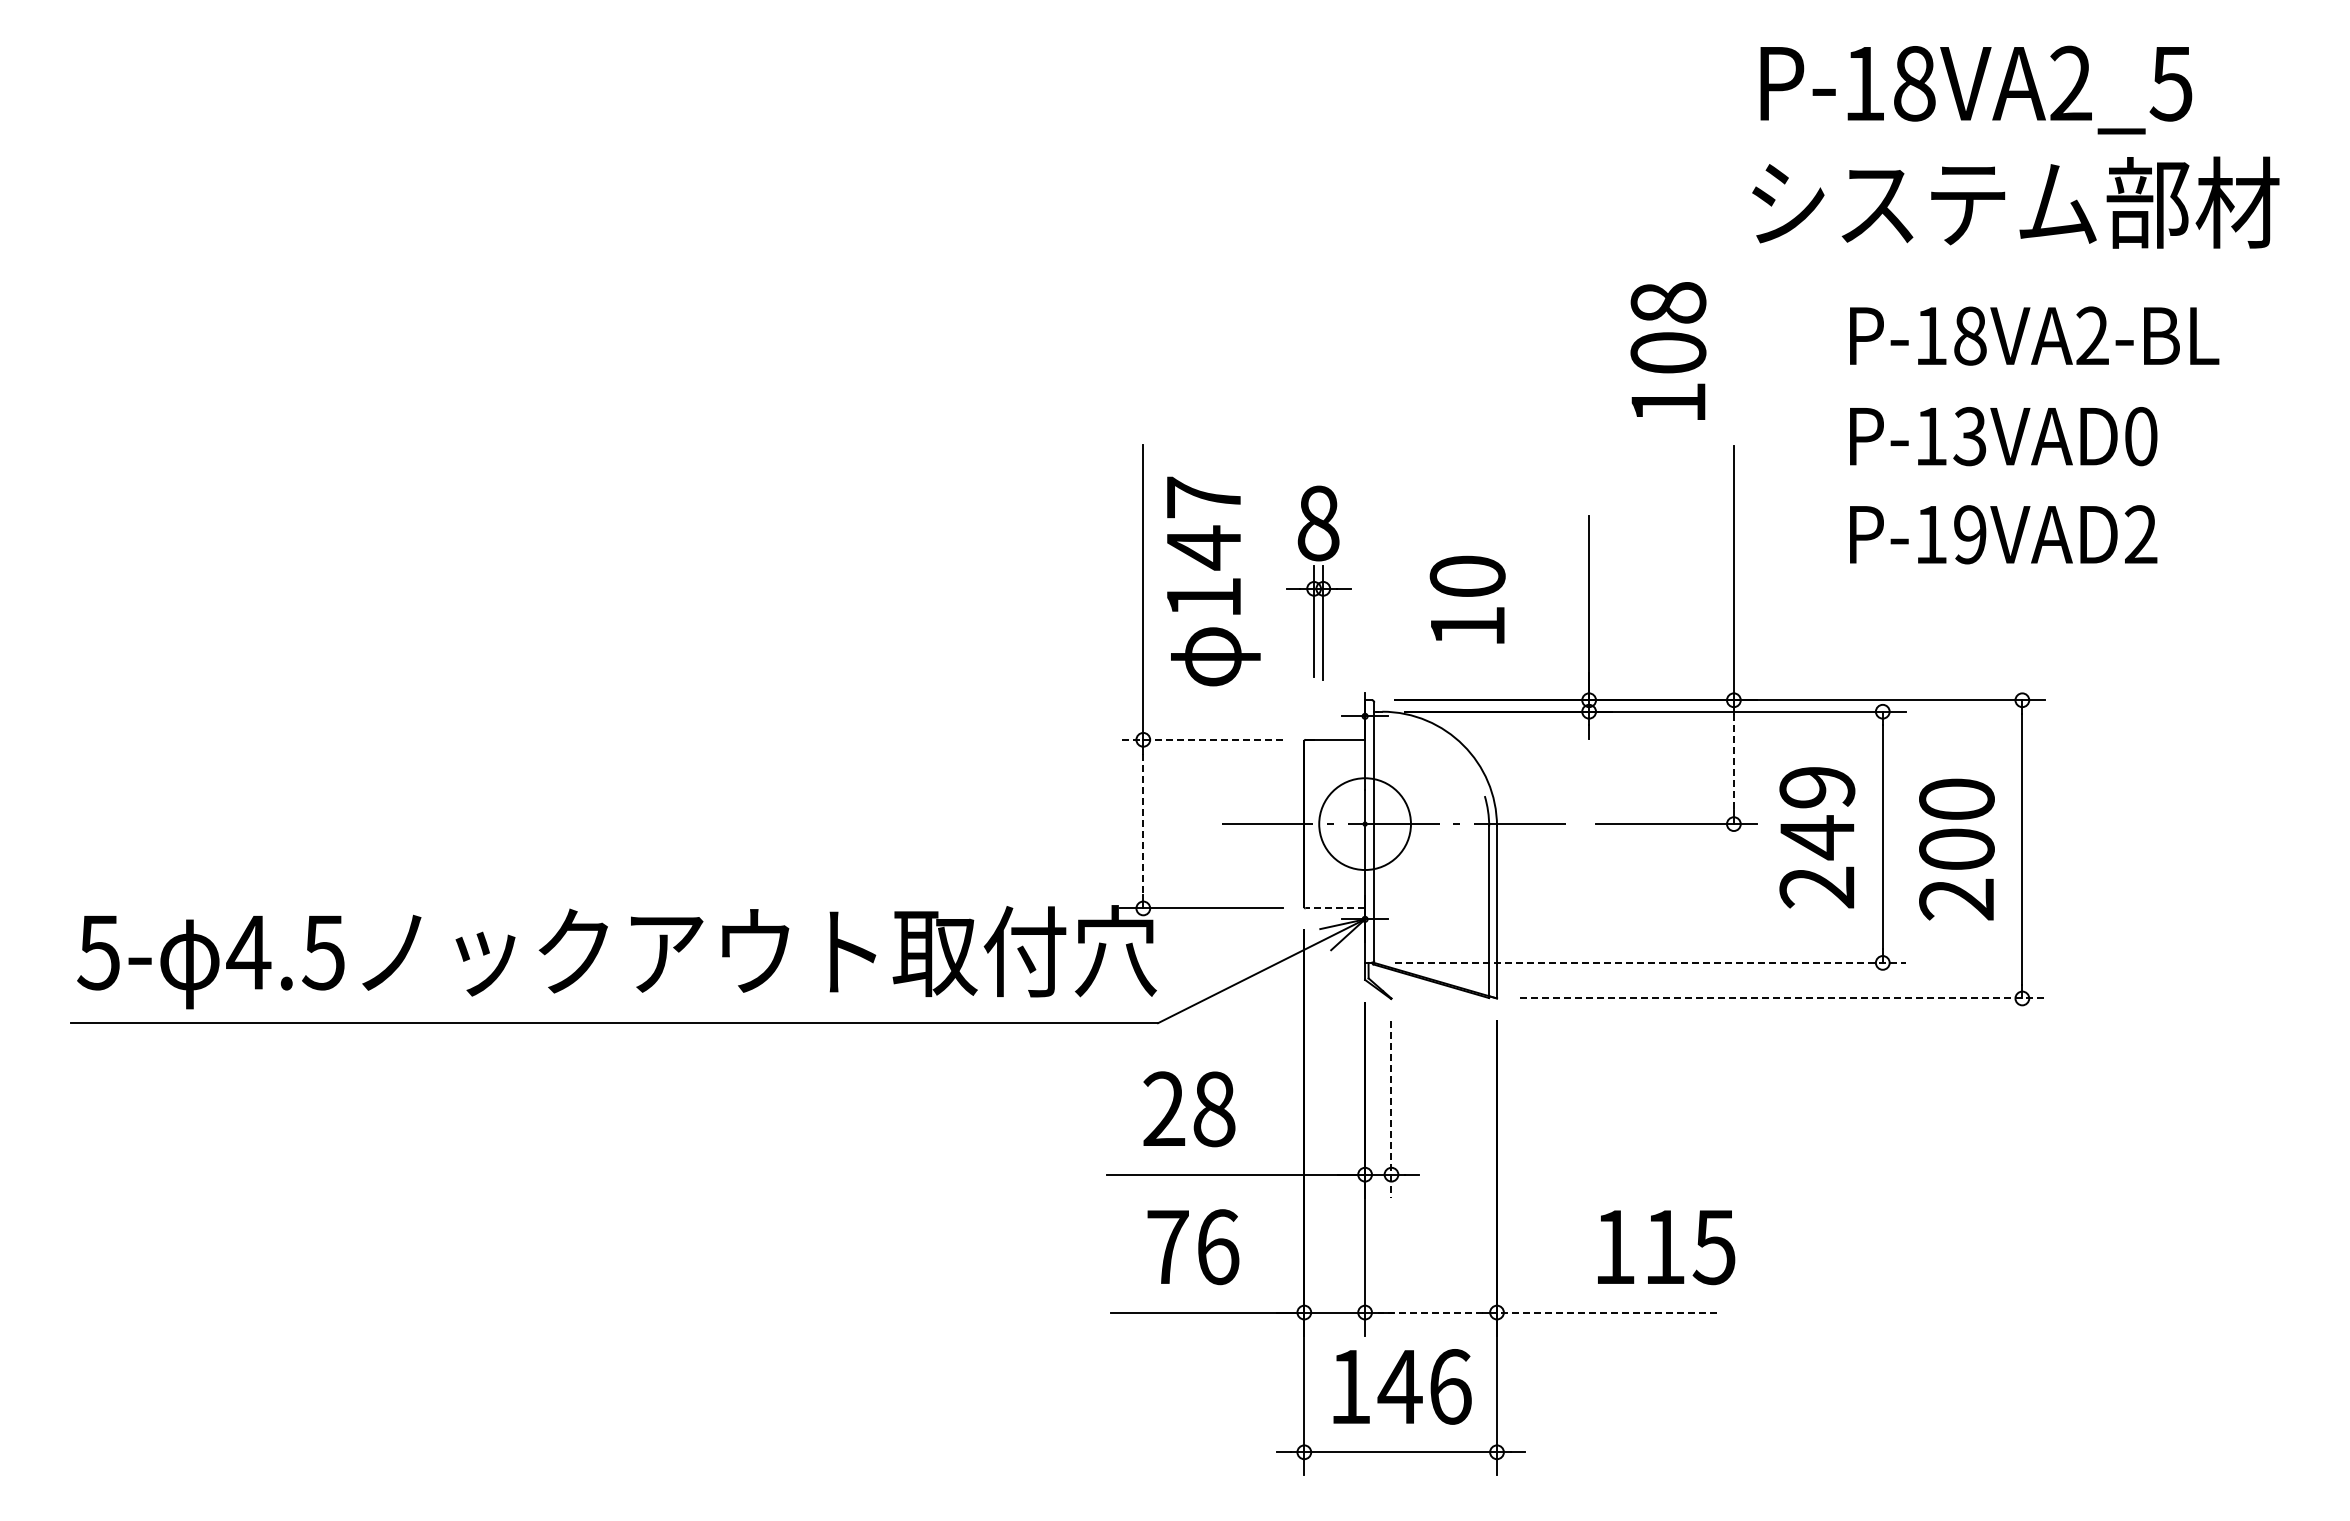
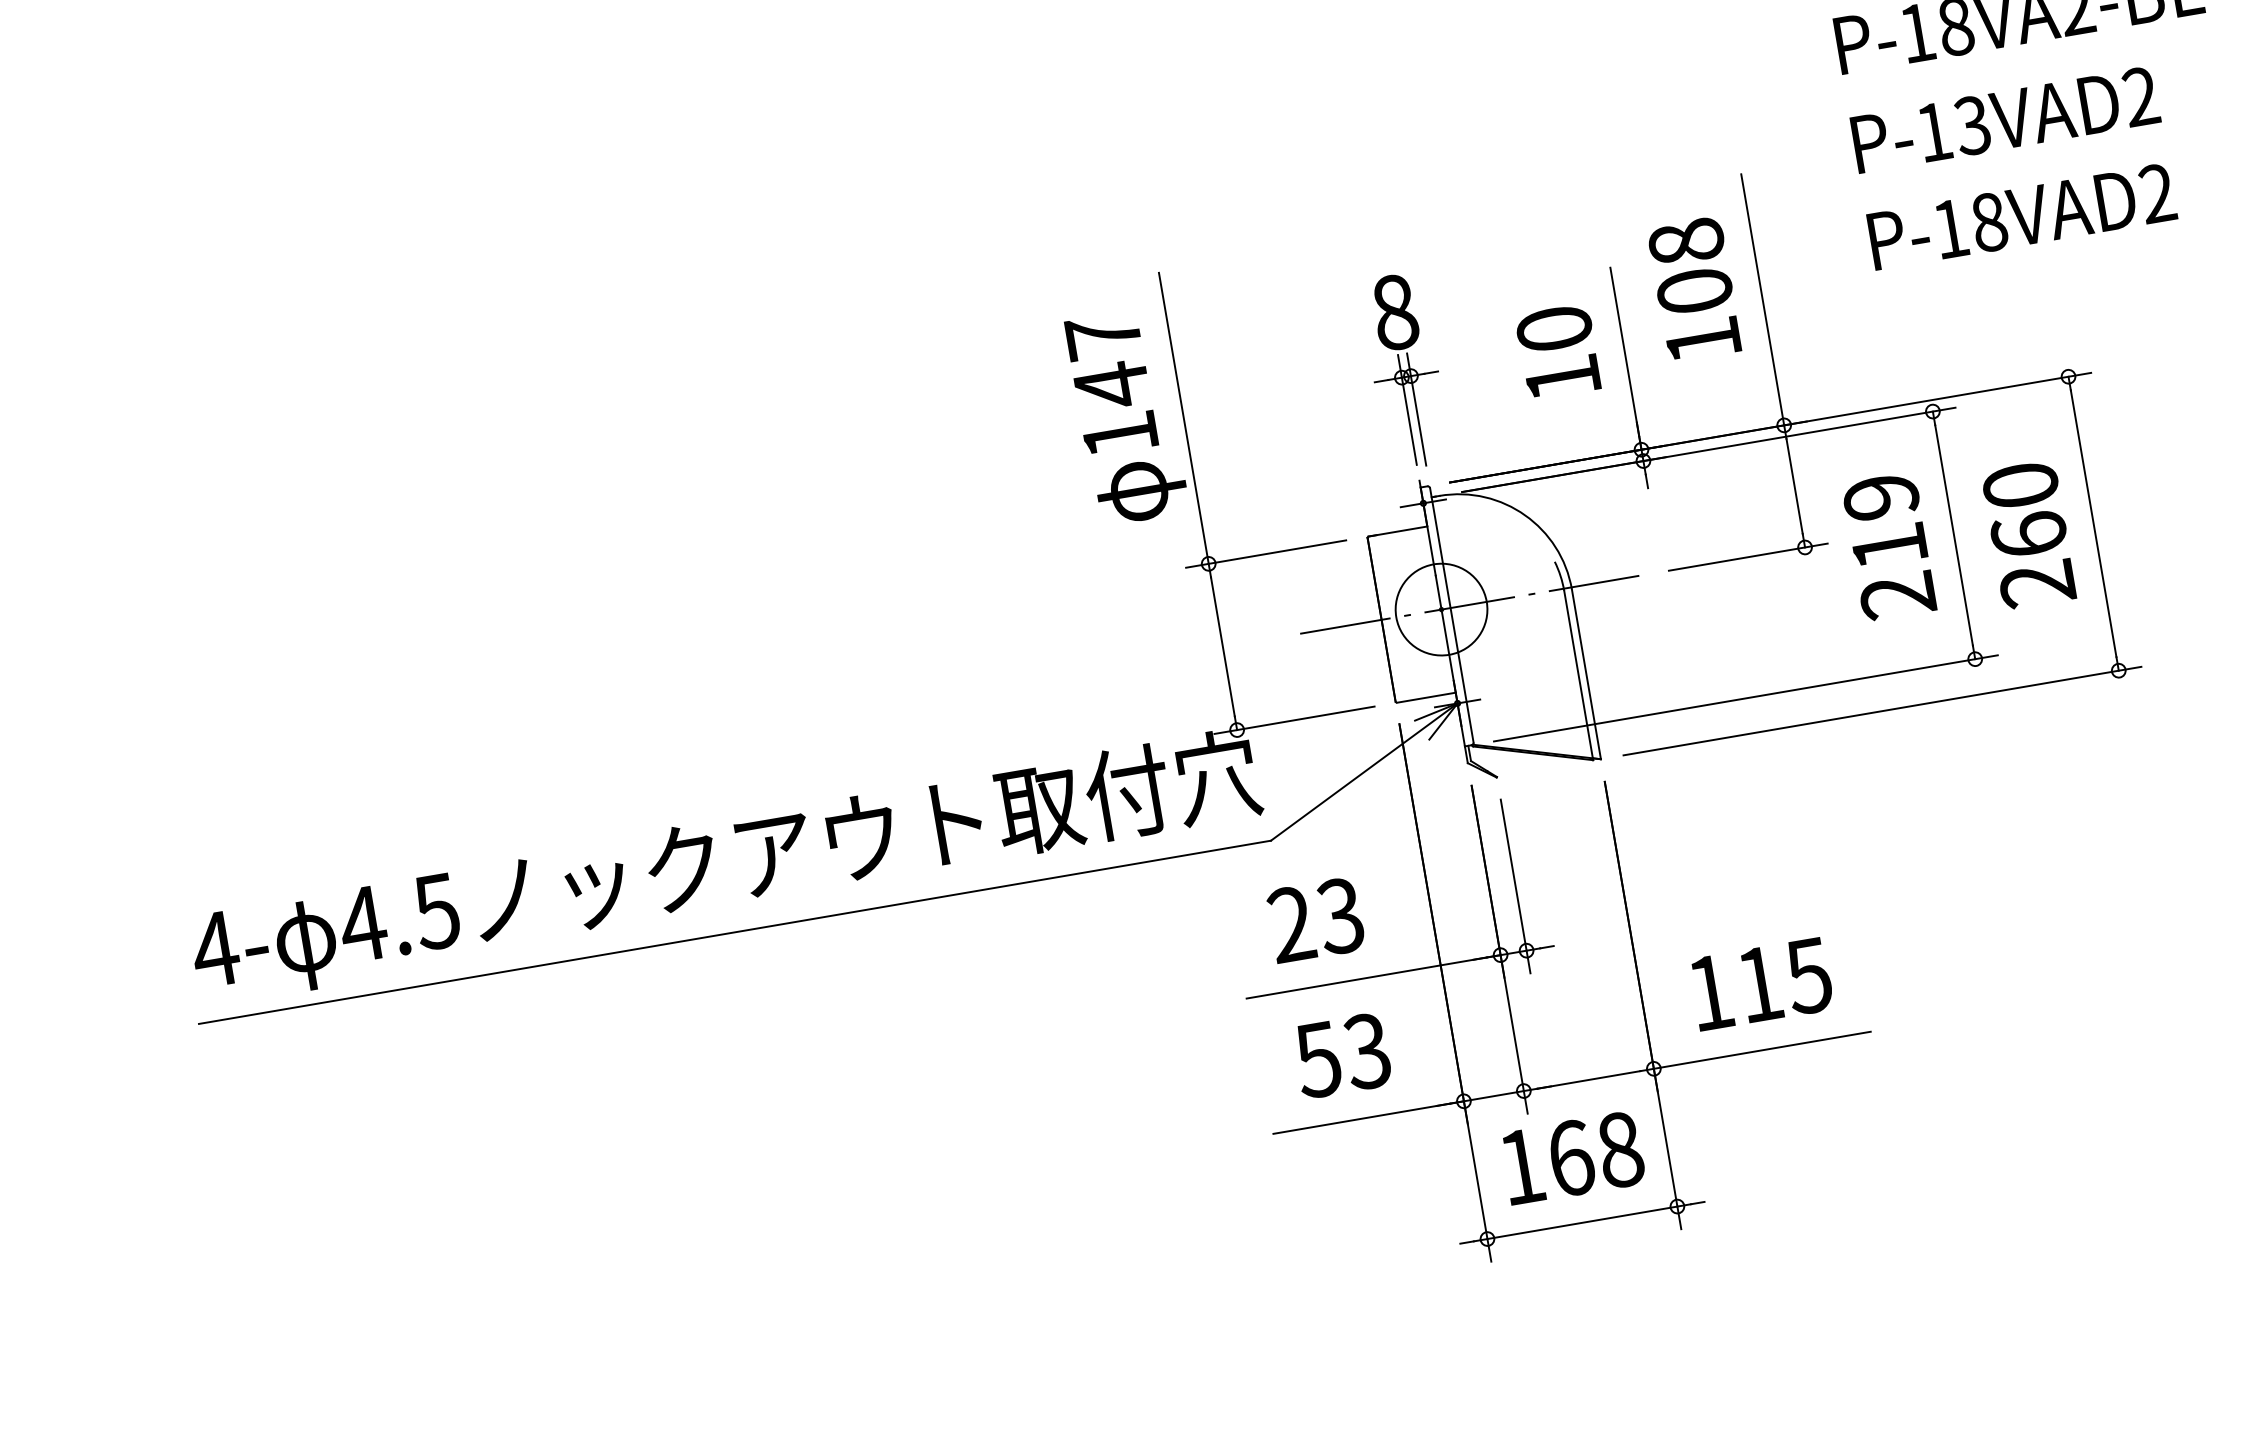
text: (1668, 350) -> (1694, 288), moved
text: (2140, 436) -> (2140, 96), P-13VAD0 -> P-13VAD2
text: (1970, 534) -> (1989, 222), P-19VAD2 -> P-18VAD2
text: (1213, 581) -> (1127, 417), moved
part: (1318, 582) -> (1405, 370), moved
text: (1467, 599) -> (1558, 351), moved
line: (1201, 739) -> (1266, 553), dashed -> solid
line: (1733, 762) -> (1794, 486), dashed -> solid
line: (1143, 824) -> (1223, 647), dashed -> solid
text: (1817, 837) -> (1889, 546), 249 -> 219
text: (1956, 848) -> (2028, 533), 200 -> 260
line: (1335, 908) -> (1426, 697), dashed -> solid
text: (98, 952) -> (214, 949), 5- -> 4-
line: (1650, 962) -> (1746, 697), dashed -> solid
line: (1782, 998) -> (1882, 711), dashed -> solid
text: (1213, 1109) -> (1340, 916), 28 -> 23
line: (1391, 1110) -> (1515, 887), dashed -> solid
text: (1192, 1247) -> (1342, 1056), 76 -> 53
text: (1666, 1247) -> (1761, 984), moved
line: (1430, 1312) -> (1588, 1079), dashed -> solid
line: (1606, 1312) -> (1761, 1050), dashed -> solid
text: (1424, 1386) -> (1594, 1153), 146 -> 168

